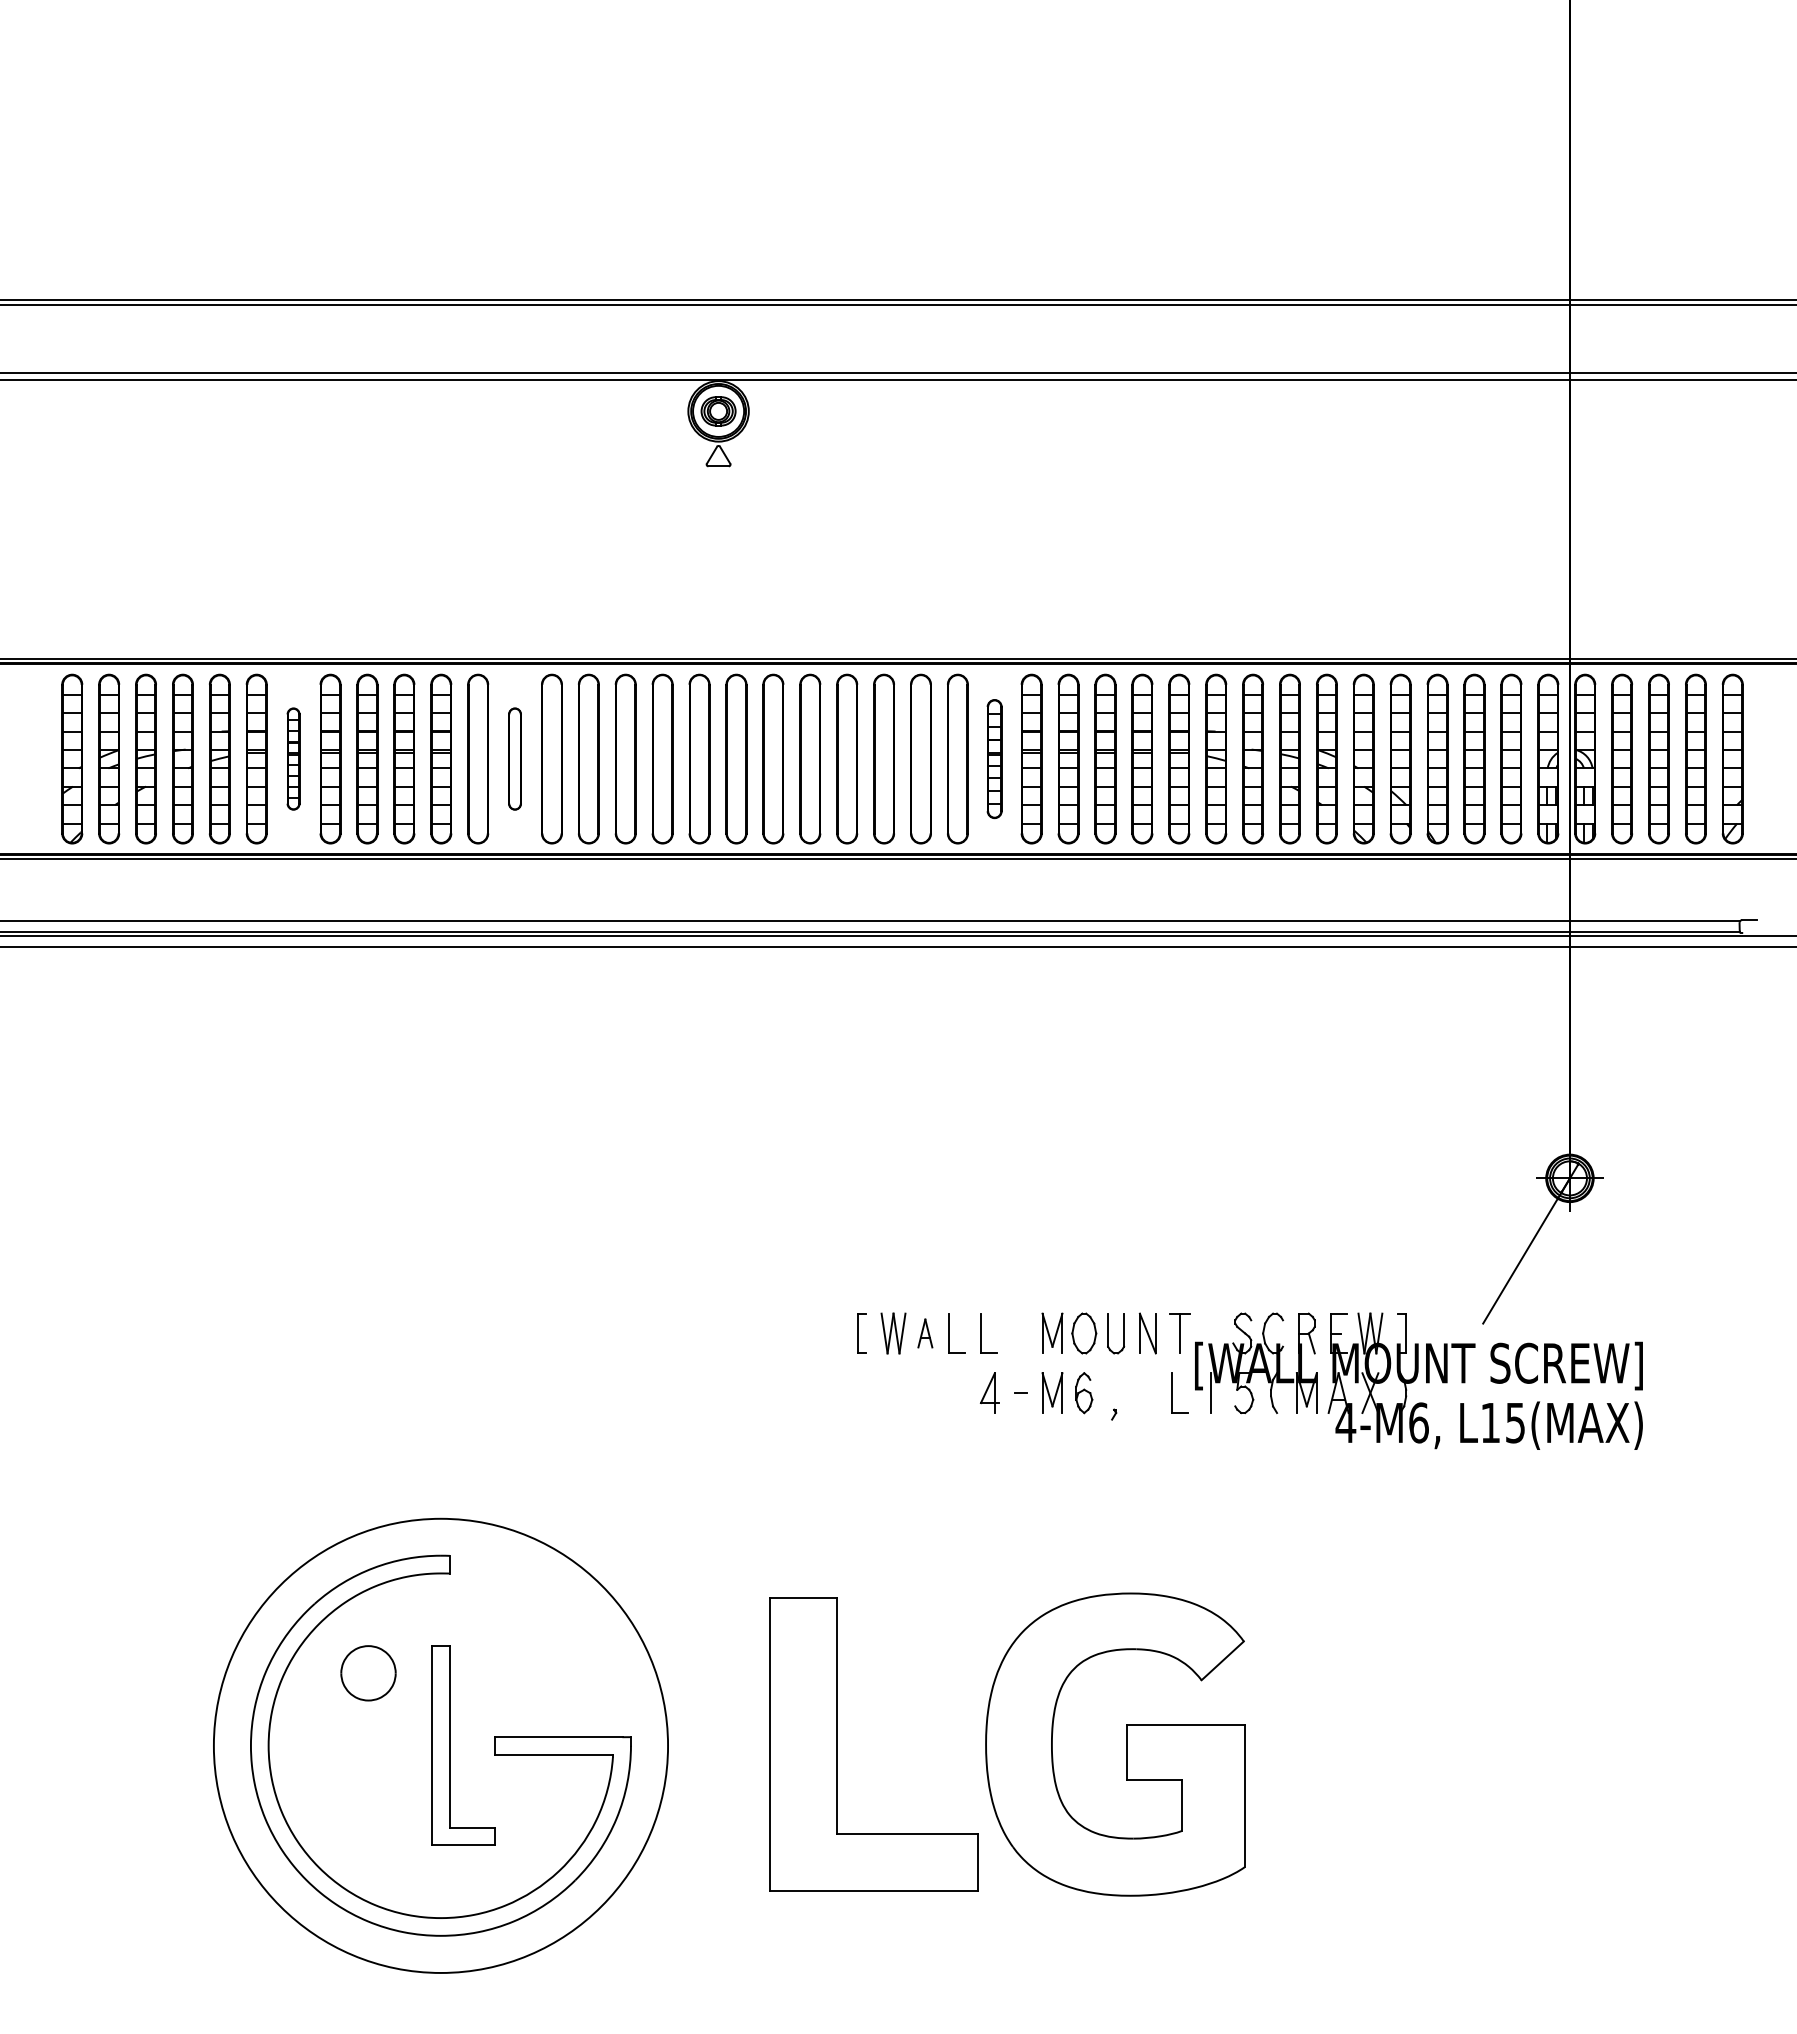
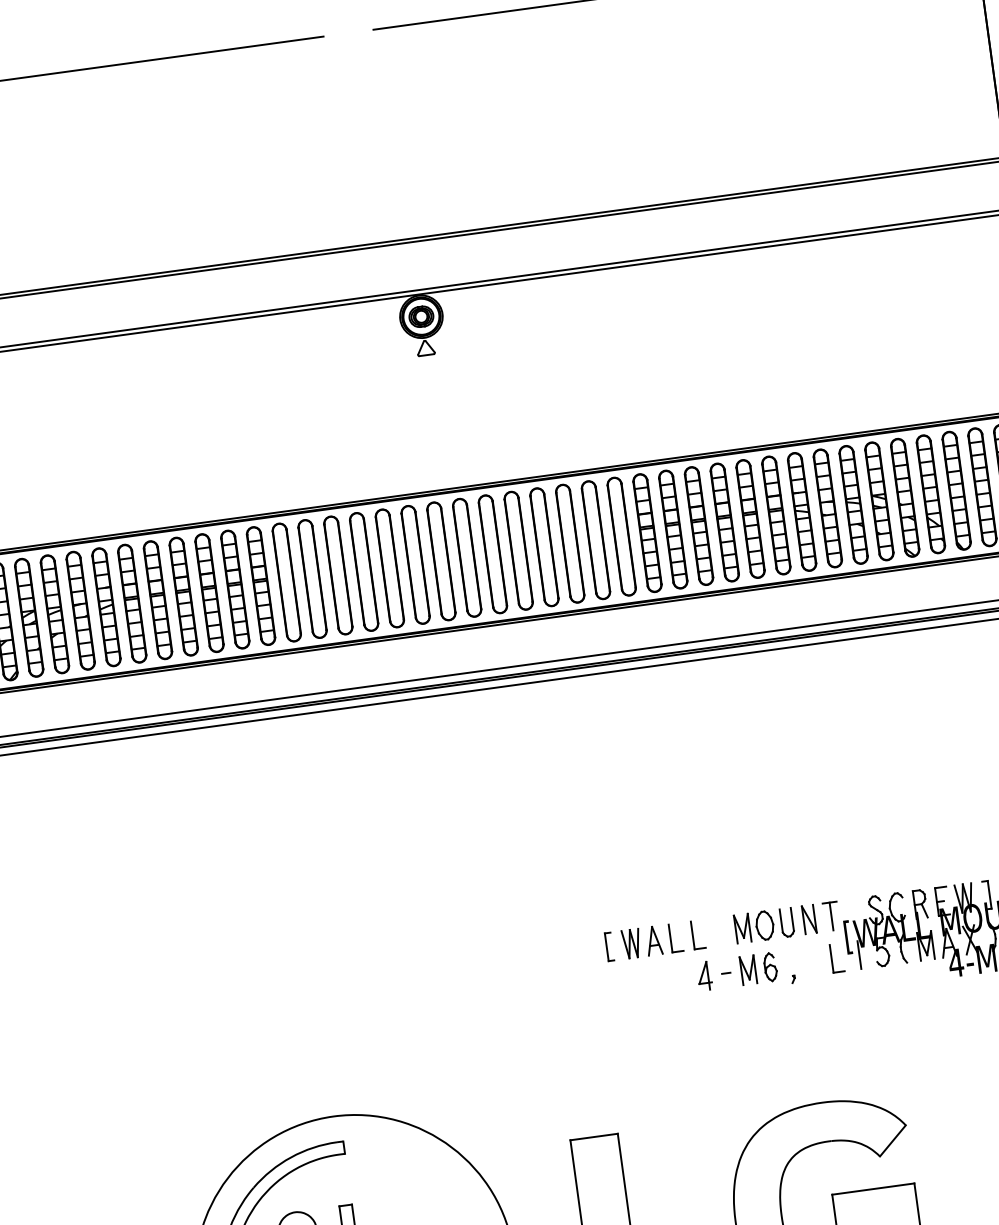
part: (293, 758) -> (157, 599), size x1.67
part: (514, 758) -> (312, 578), size x1.67
part: (994, 758) -> (647, 532), size x1.43
part: (925, 1333) -> (654, 940), size x1.43

